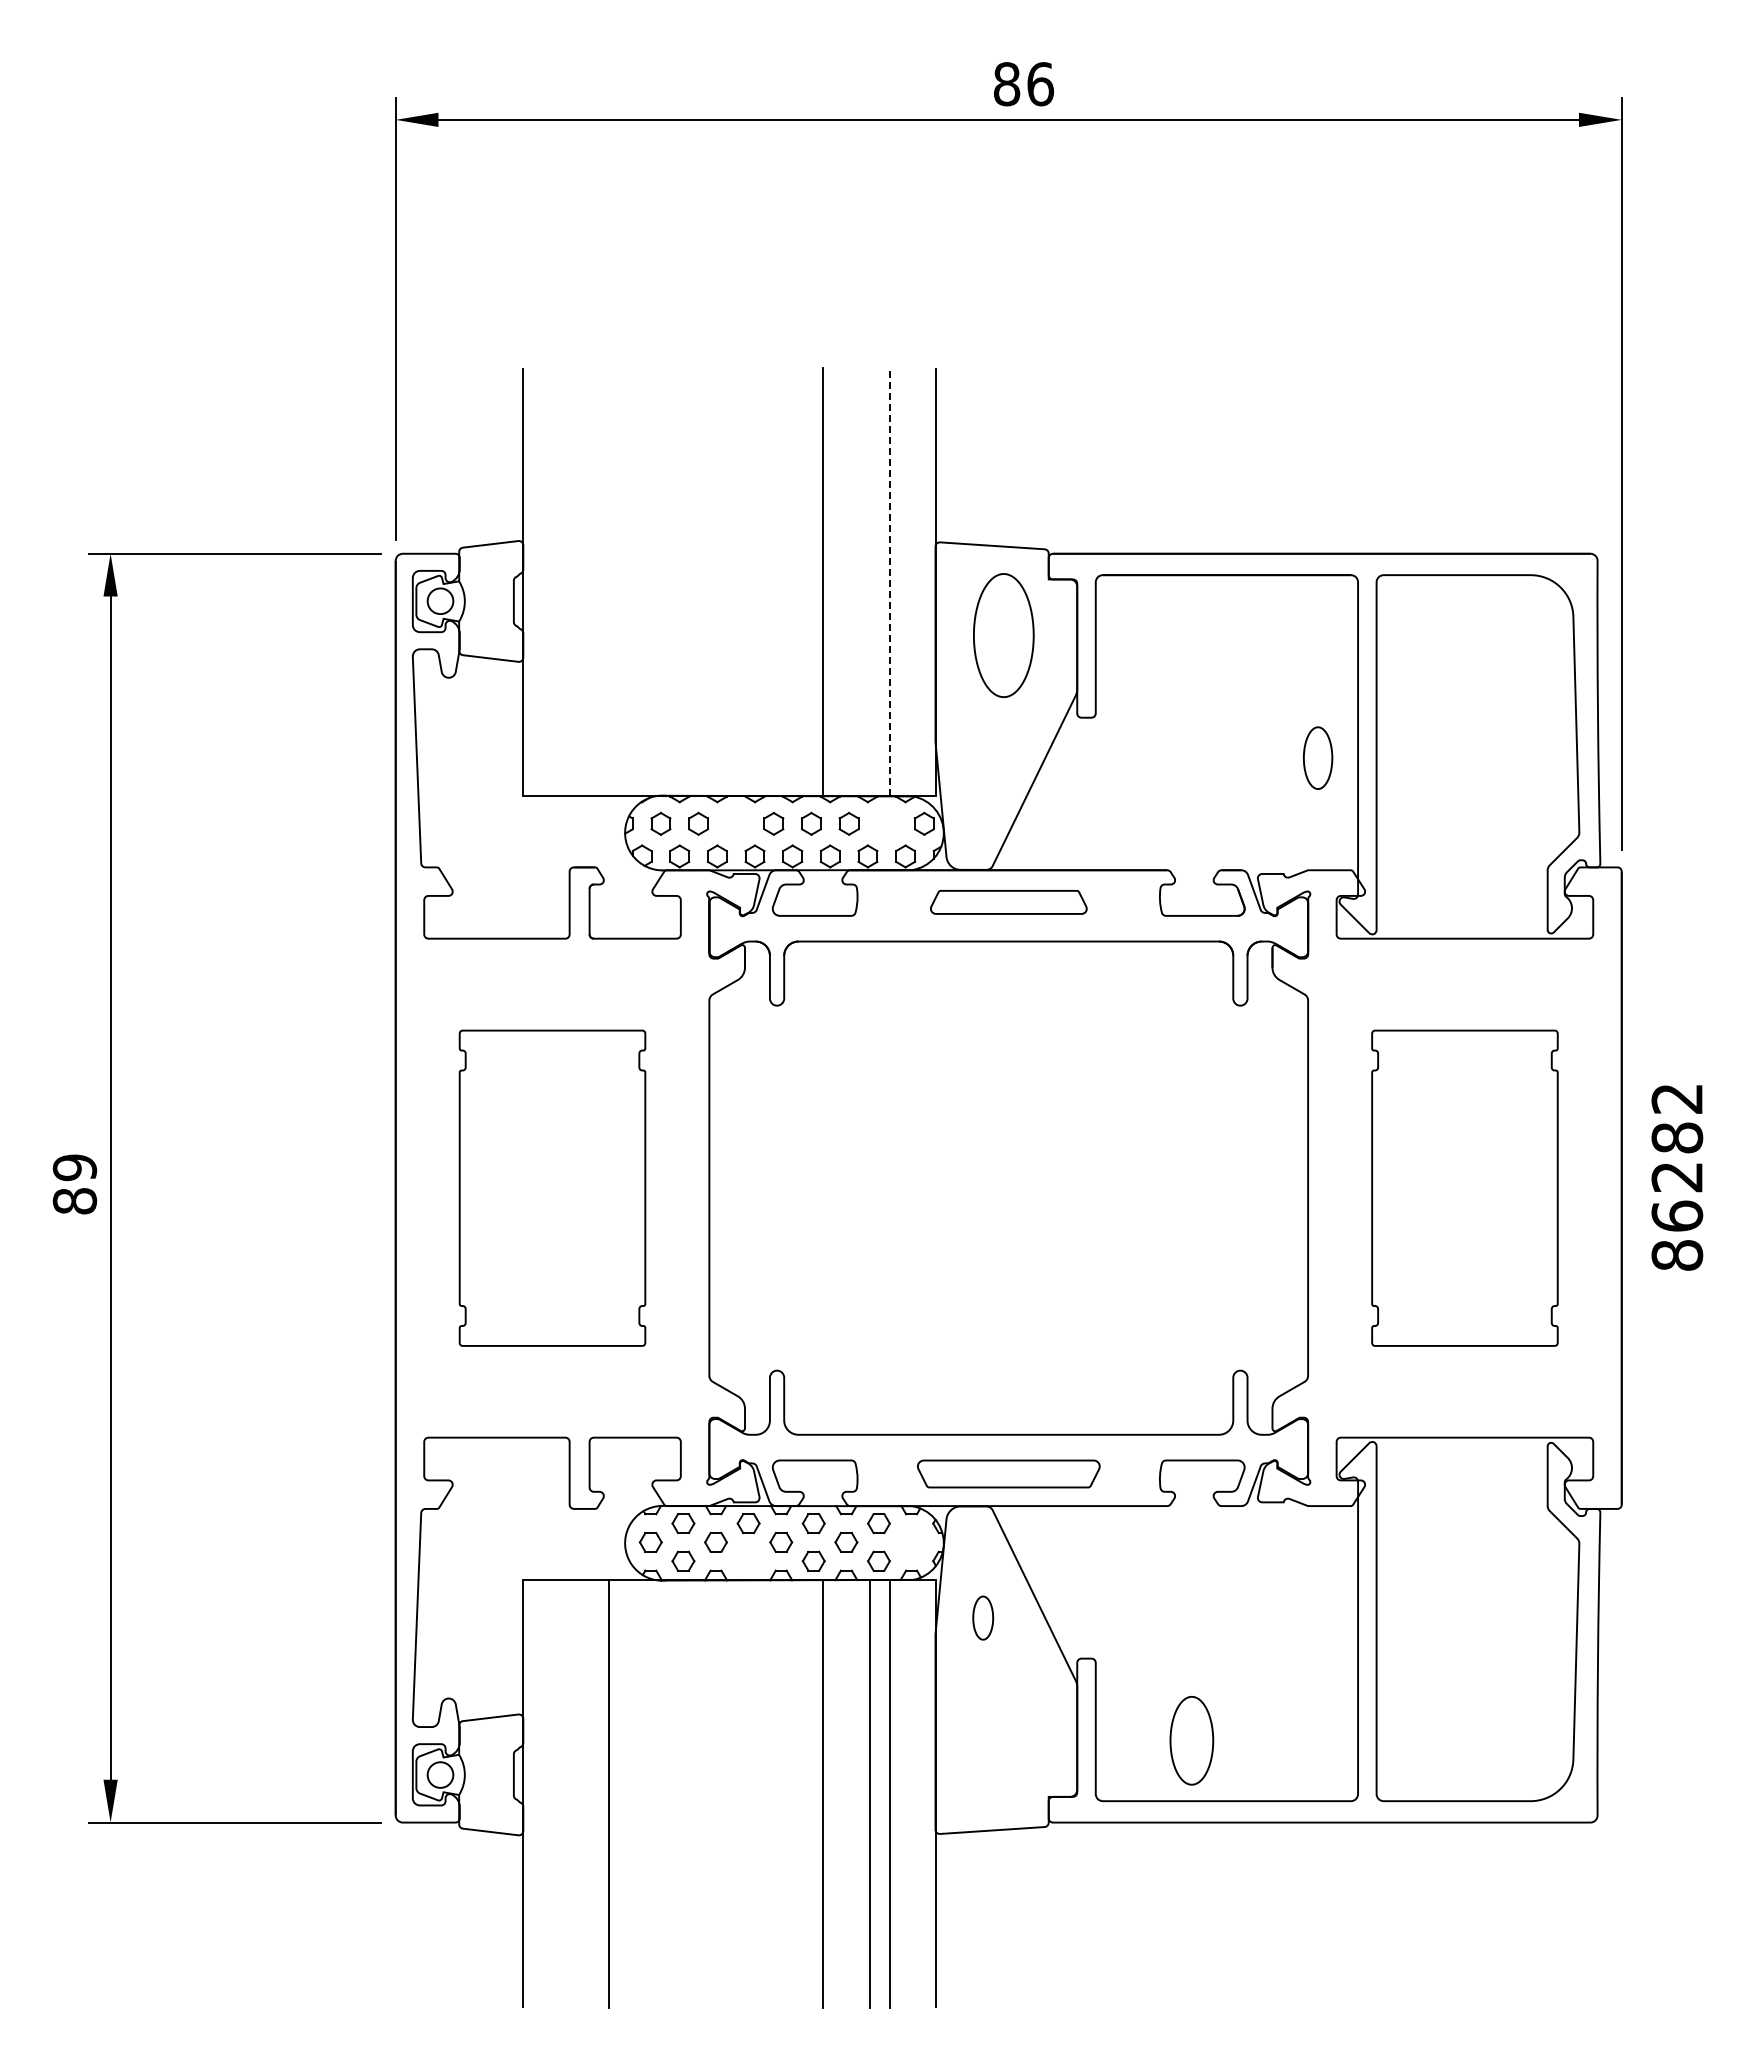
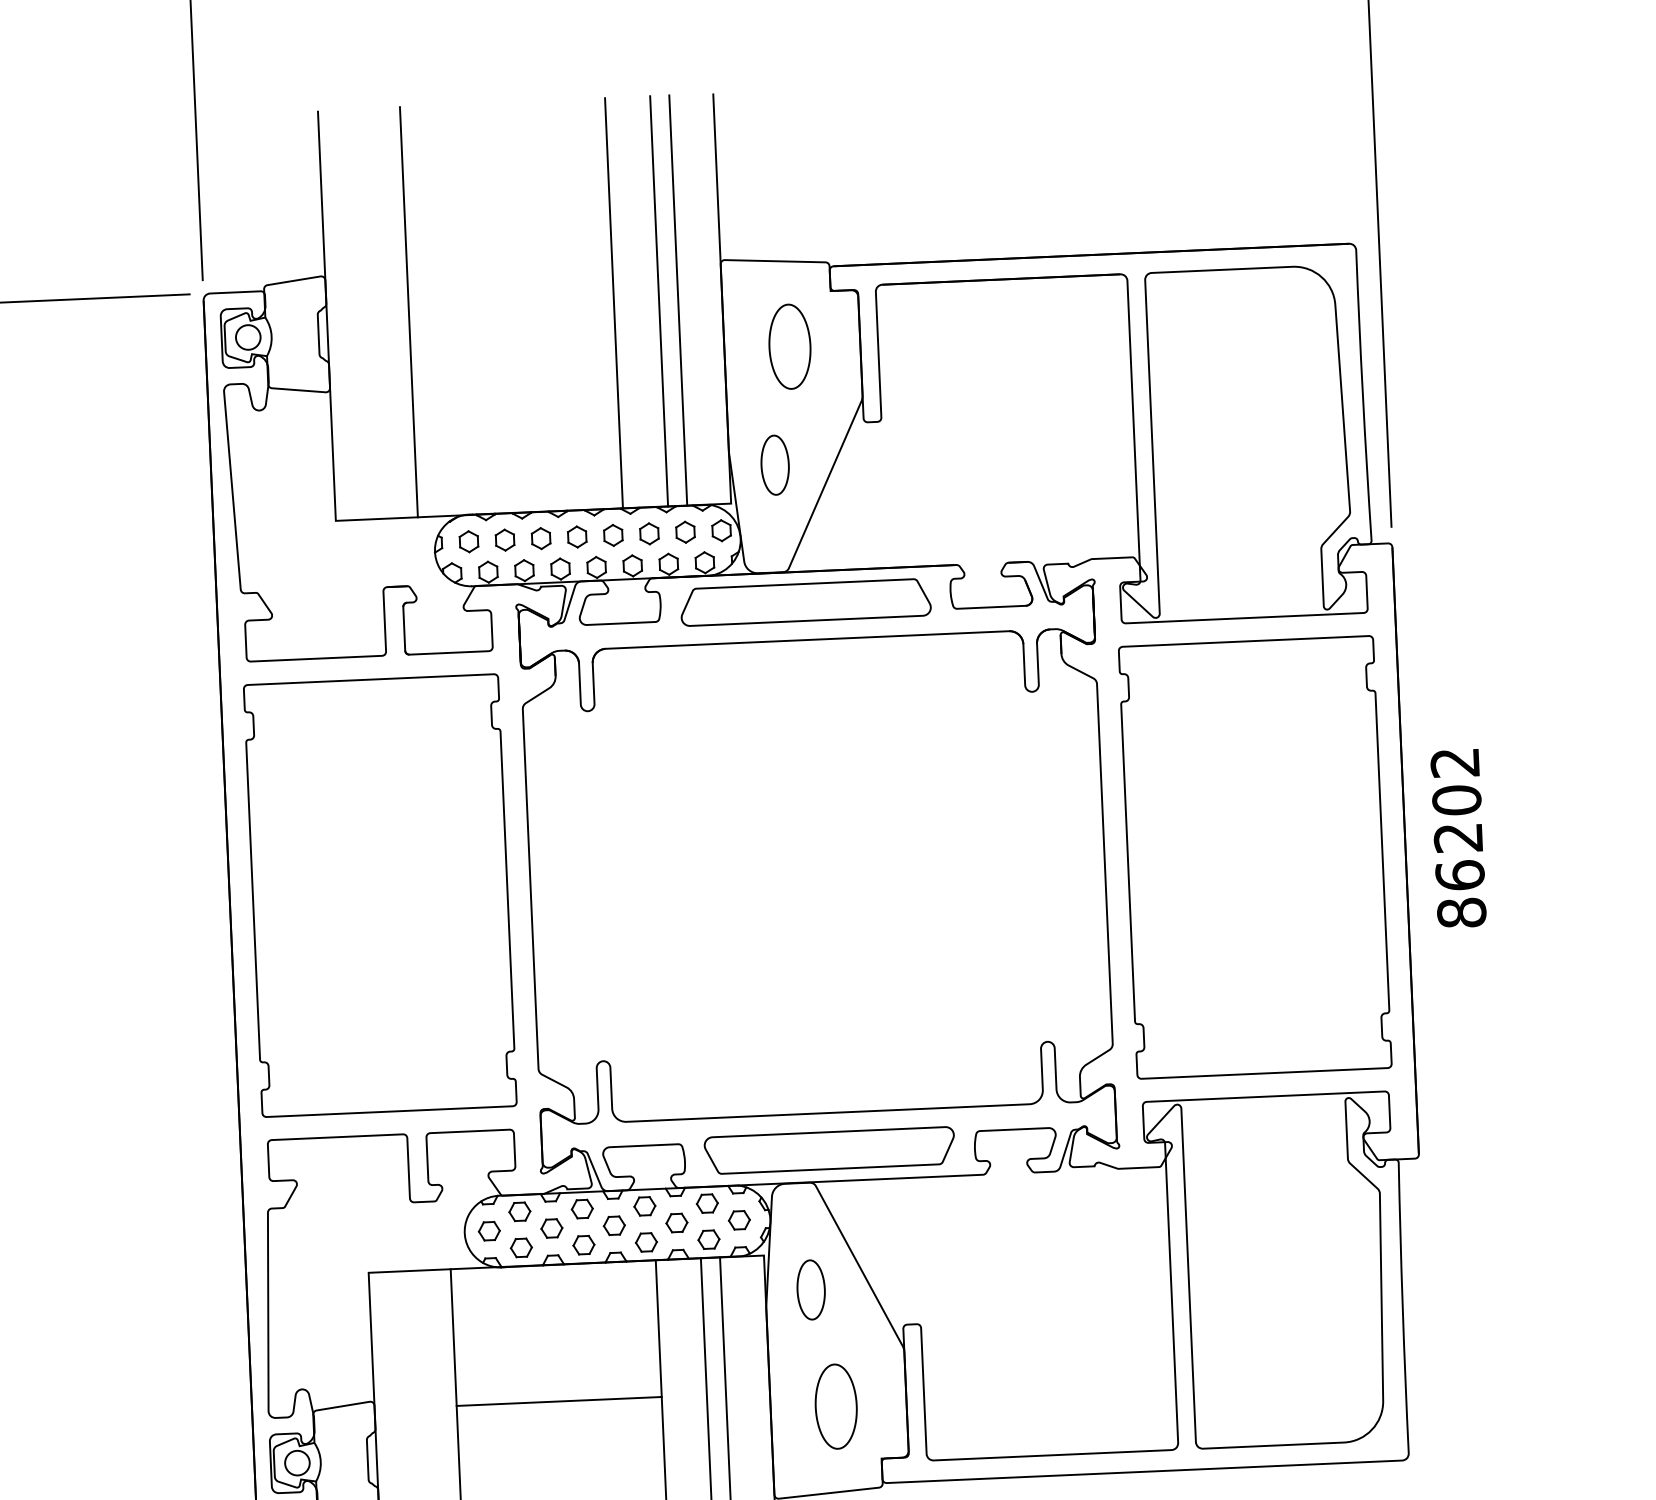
line: (608, 582) -> (408, 312), added
line: (869, 582) -> (658, 301), added
line: (889, 582) -> (678, 300), dashed -> solid
part: (1003, 635) -> (789, 346), size x0.71
part: (1318, 757) -> (775, 464), moved
part: (735, 823) -> (540, 538), added
part: (886, 823) -> (685, 531), added
part: (1008, 902) -> (805, 602), size x1.67
text: (1676, 1137) -> (1456, 799), 86282 -> 86202
part: (552, 1188) -> (380, 895), size x1.43
part: (1464, 1188) -> (1254, 857), size x1.43
part: (1008, 1473) -> (829, 1150), size x1.43
part: (911, 1542) -> (739, 1220), added
part: (748, 1560) -> (583, 1244), added
part: (983, 1617) -> (811, 1289), size x1.43
line: (715, 1722) -> (558, 1401), added
part: (1191, 1740) -> (835, 1406), moved

